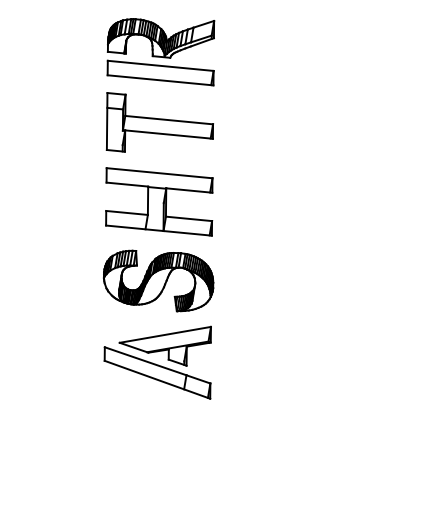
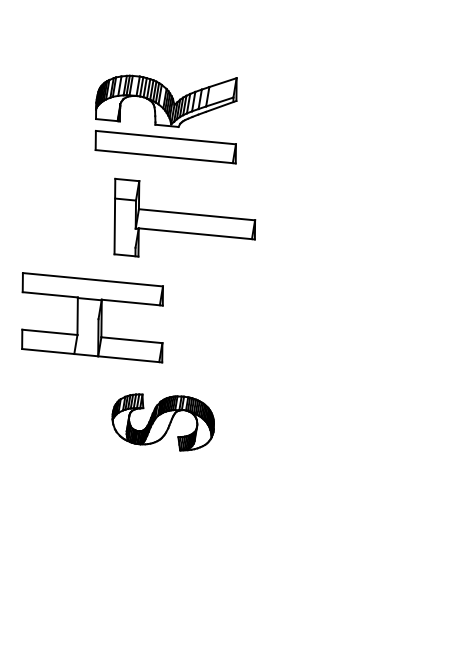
part: (159, 122) -> (184, 217), moved
part: (159, 201) -> (92, 317), moved
part: (158, 280) -> (163, 421), size x0.7
part: (157, 362) -> (161, 530), removed

